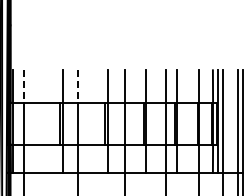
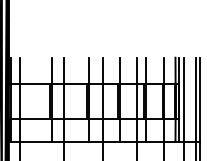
line: (24, 86) -> (20, 71), dashed -> solid
line: (77, 86) -> (63, 71), dashed -> solid

